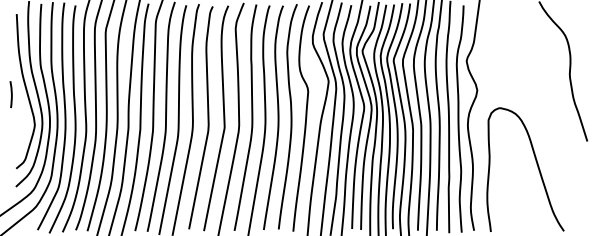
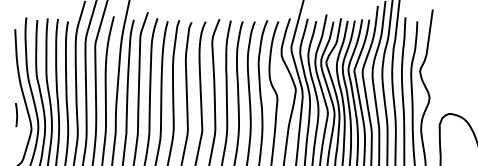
line: (10, 93) -> (15, 114), moved

